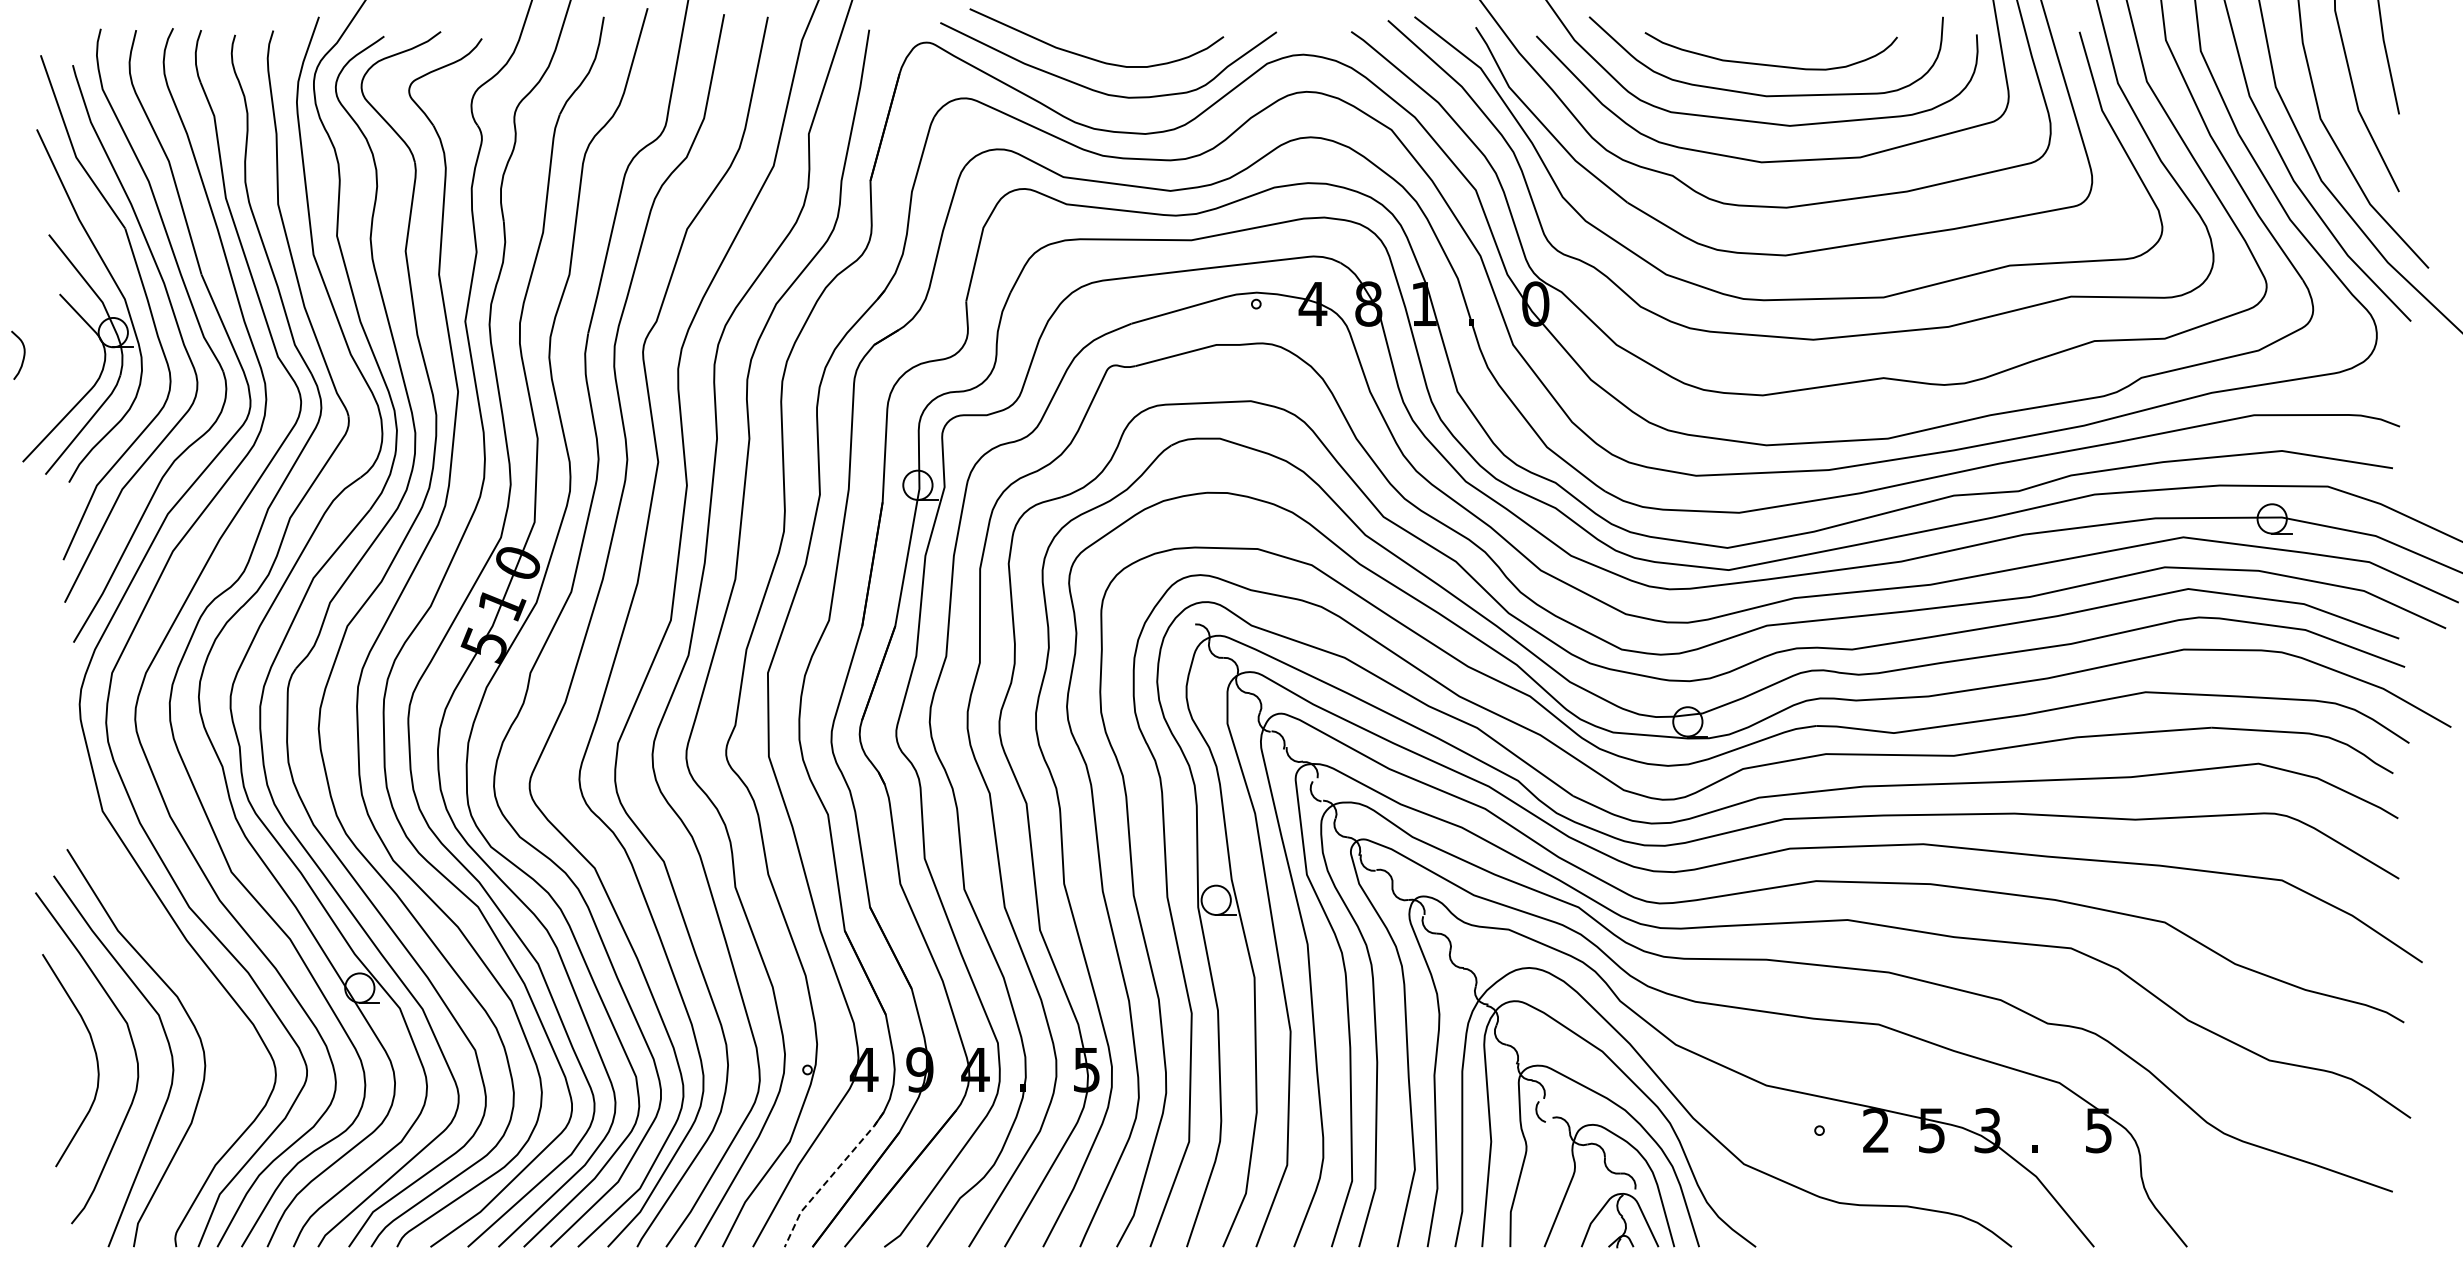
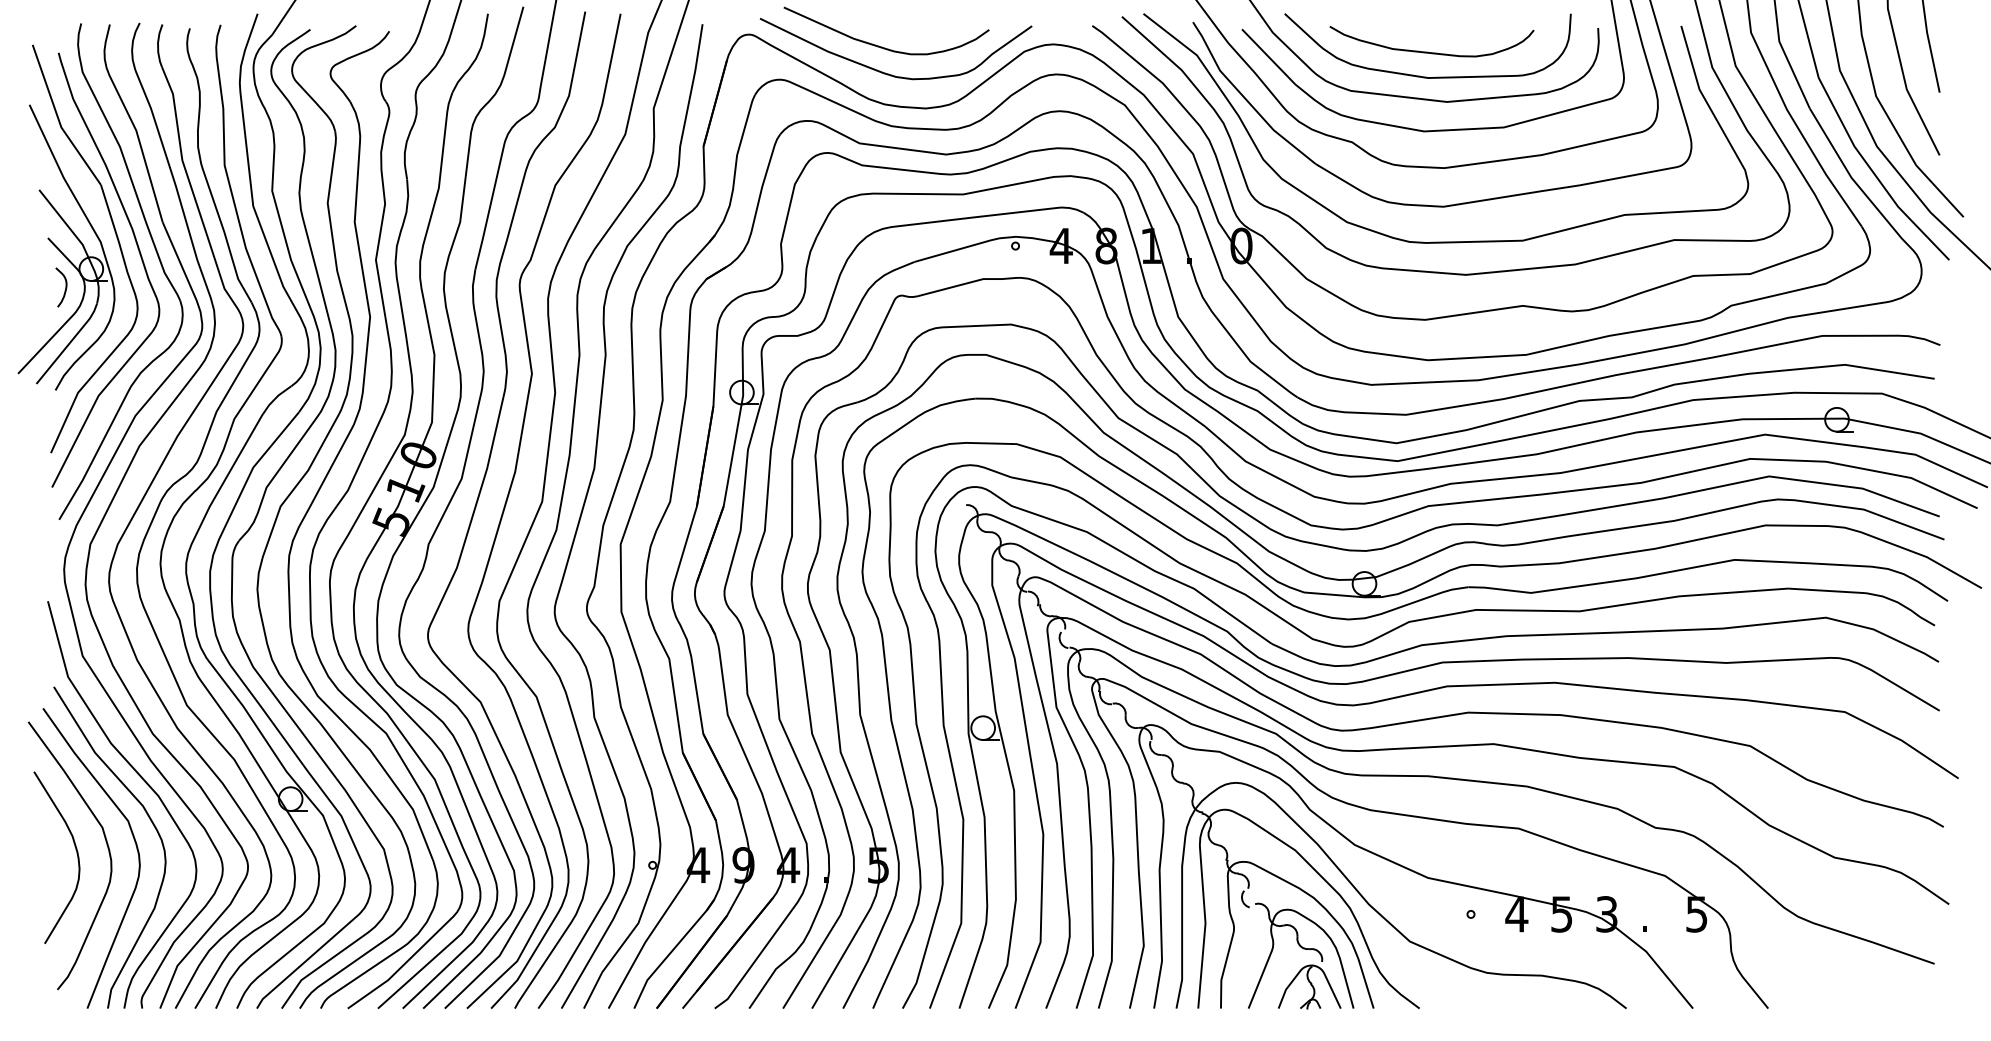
curve: (23, 354) -> (65, 286), moved
curve: (179, 967) -> (144, 782), added
text: (1875, 1130) -> (1516, 914), 2 -> 4
line: (830, 1177) -> (671, 952), dashed -> solid

